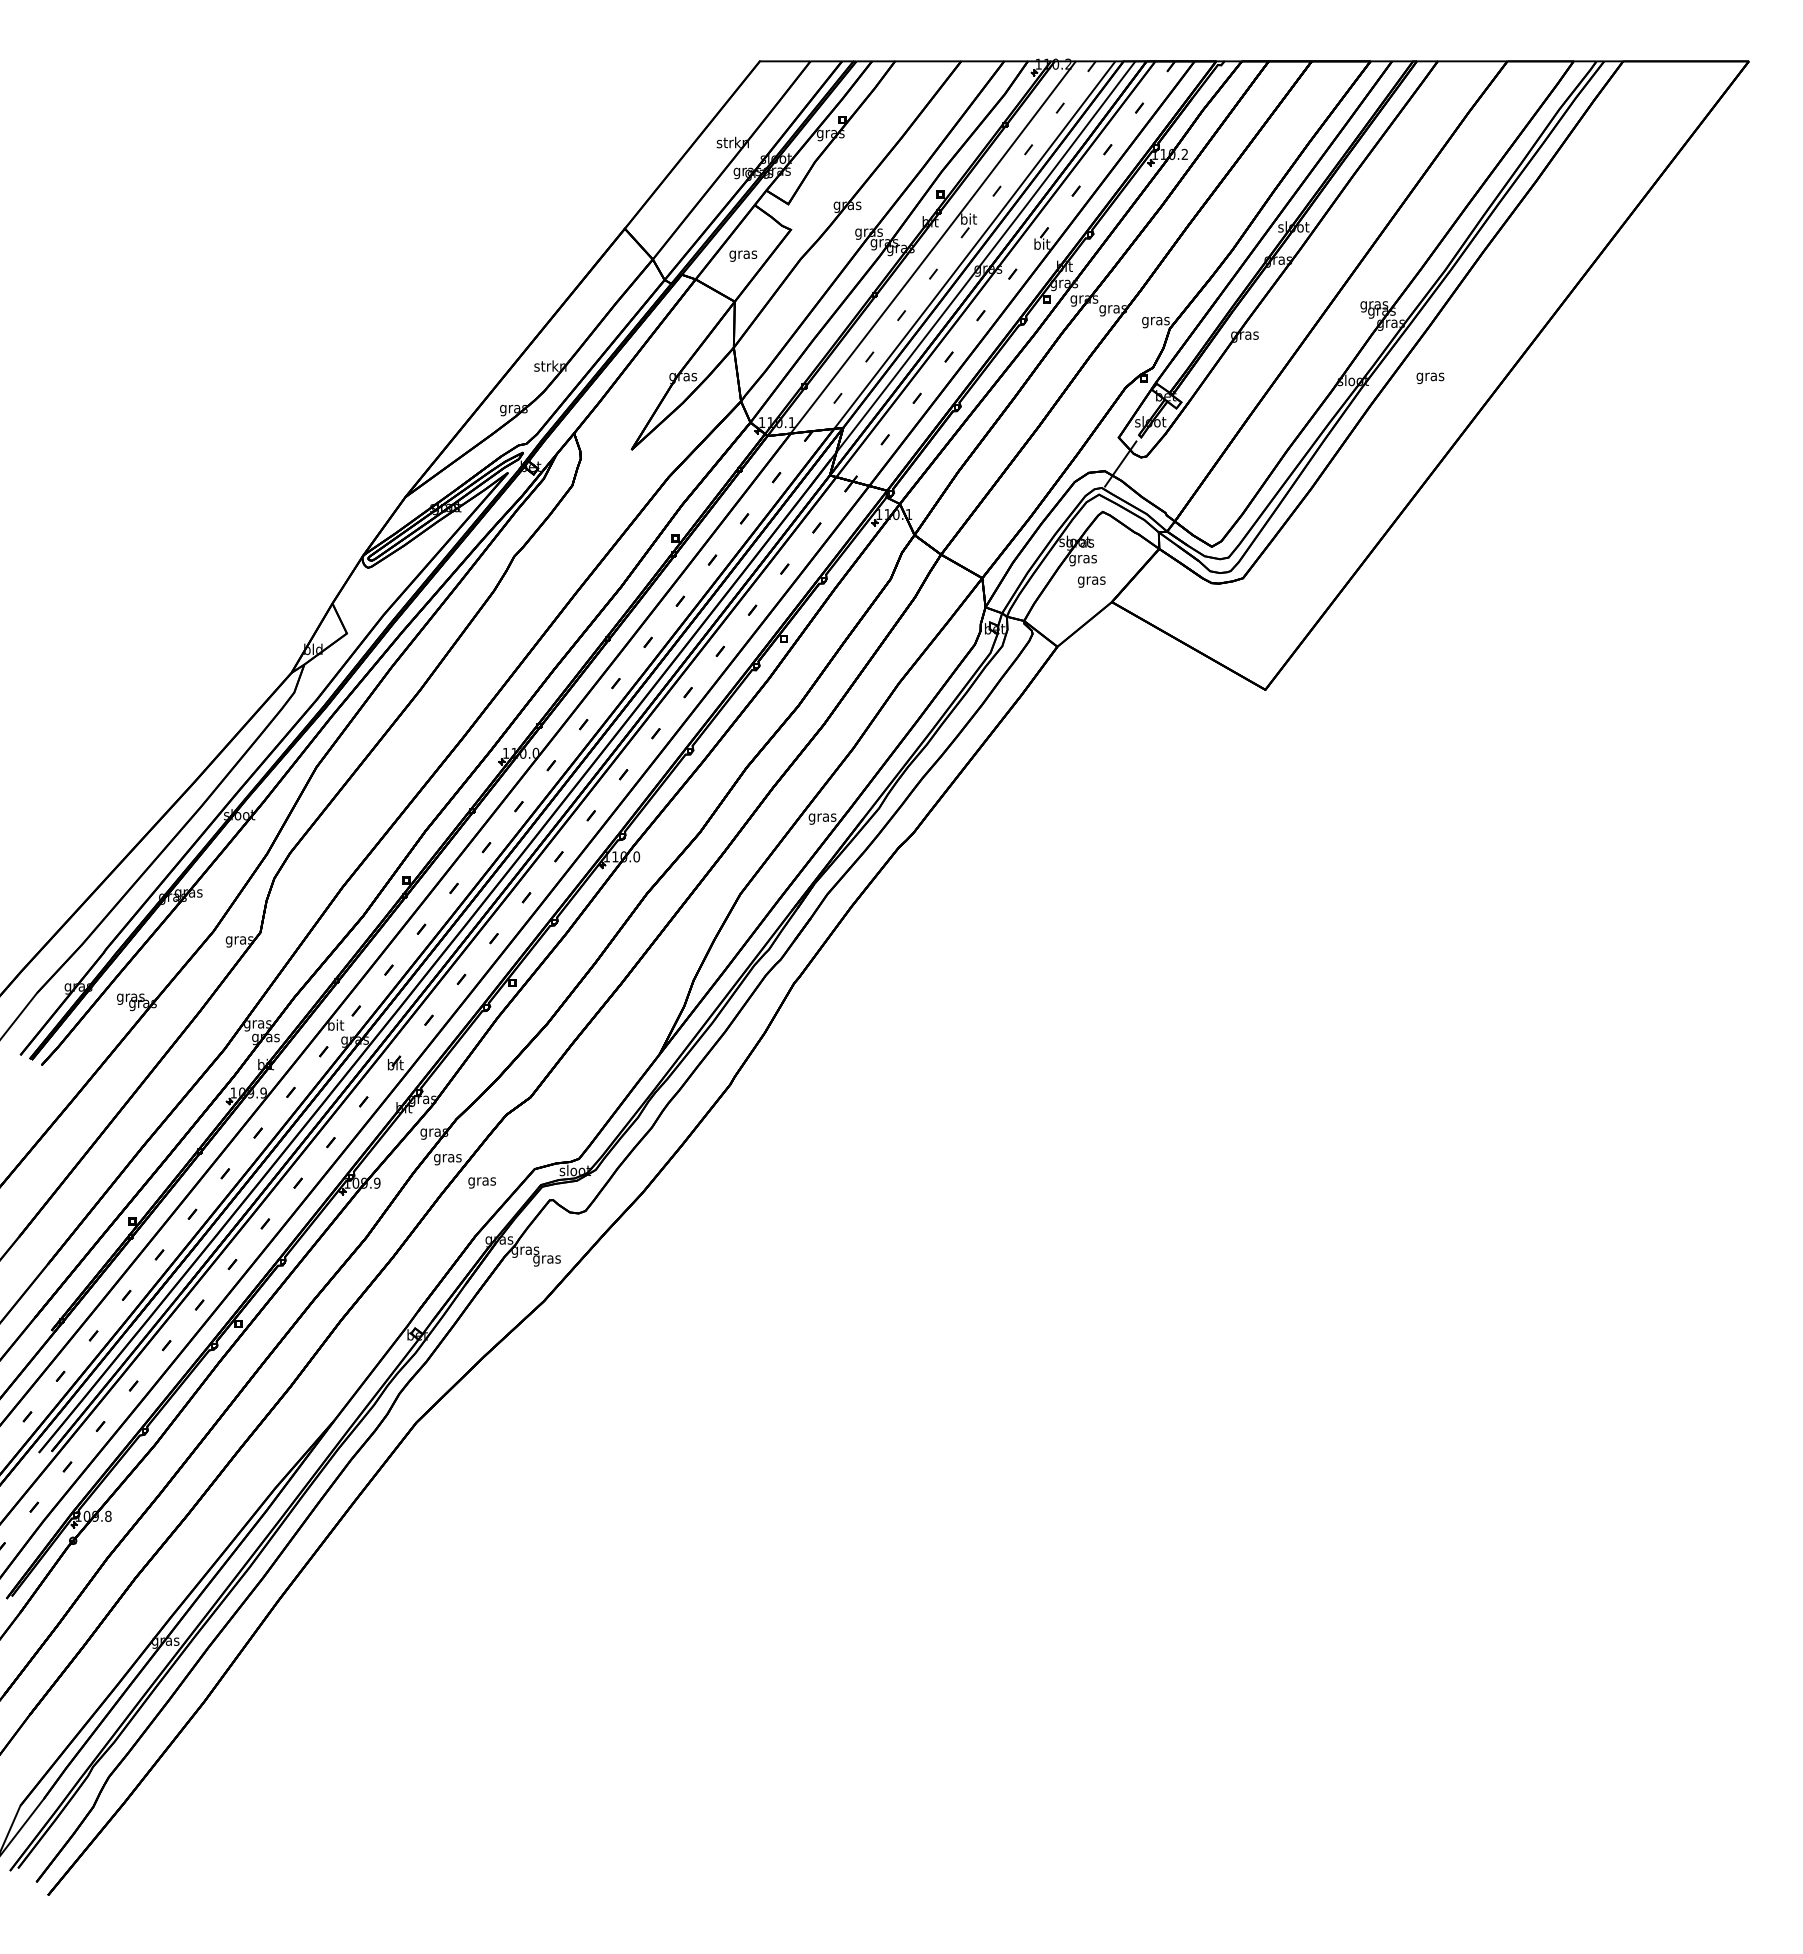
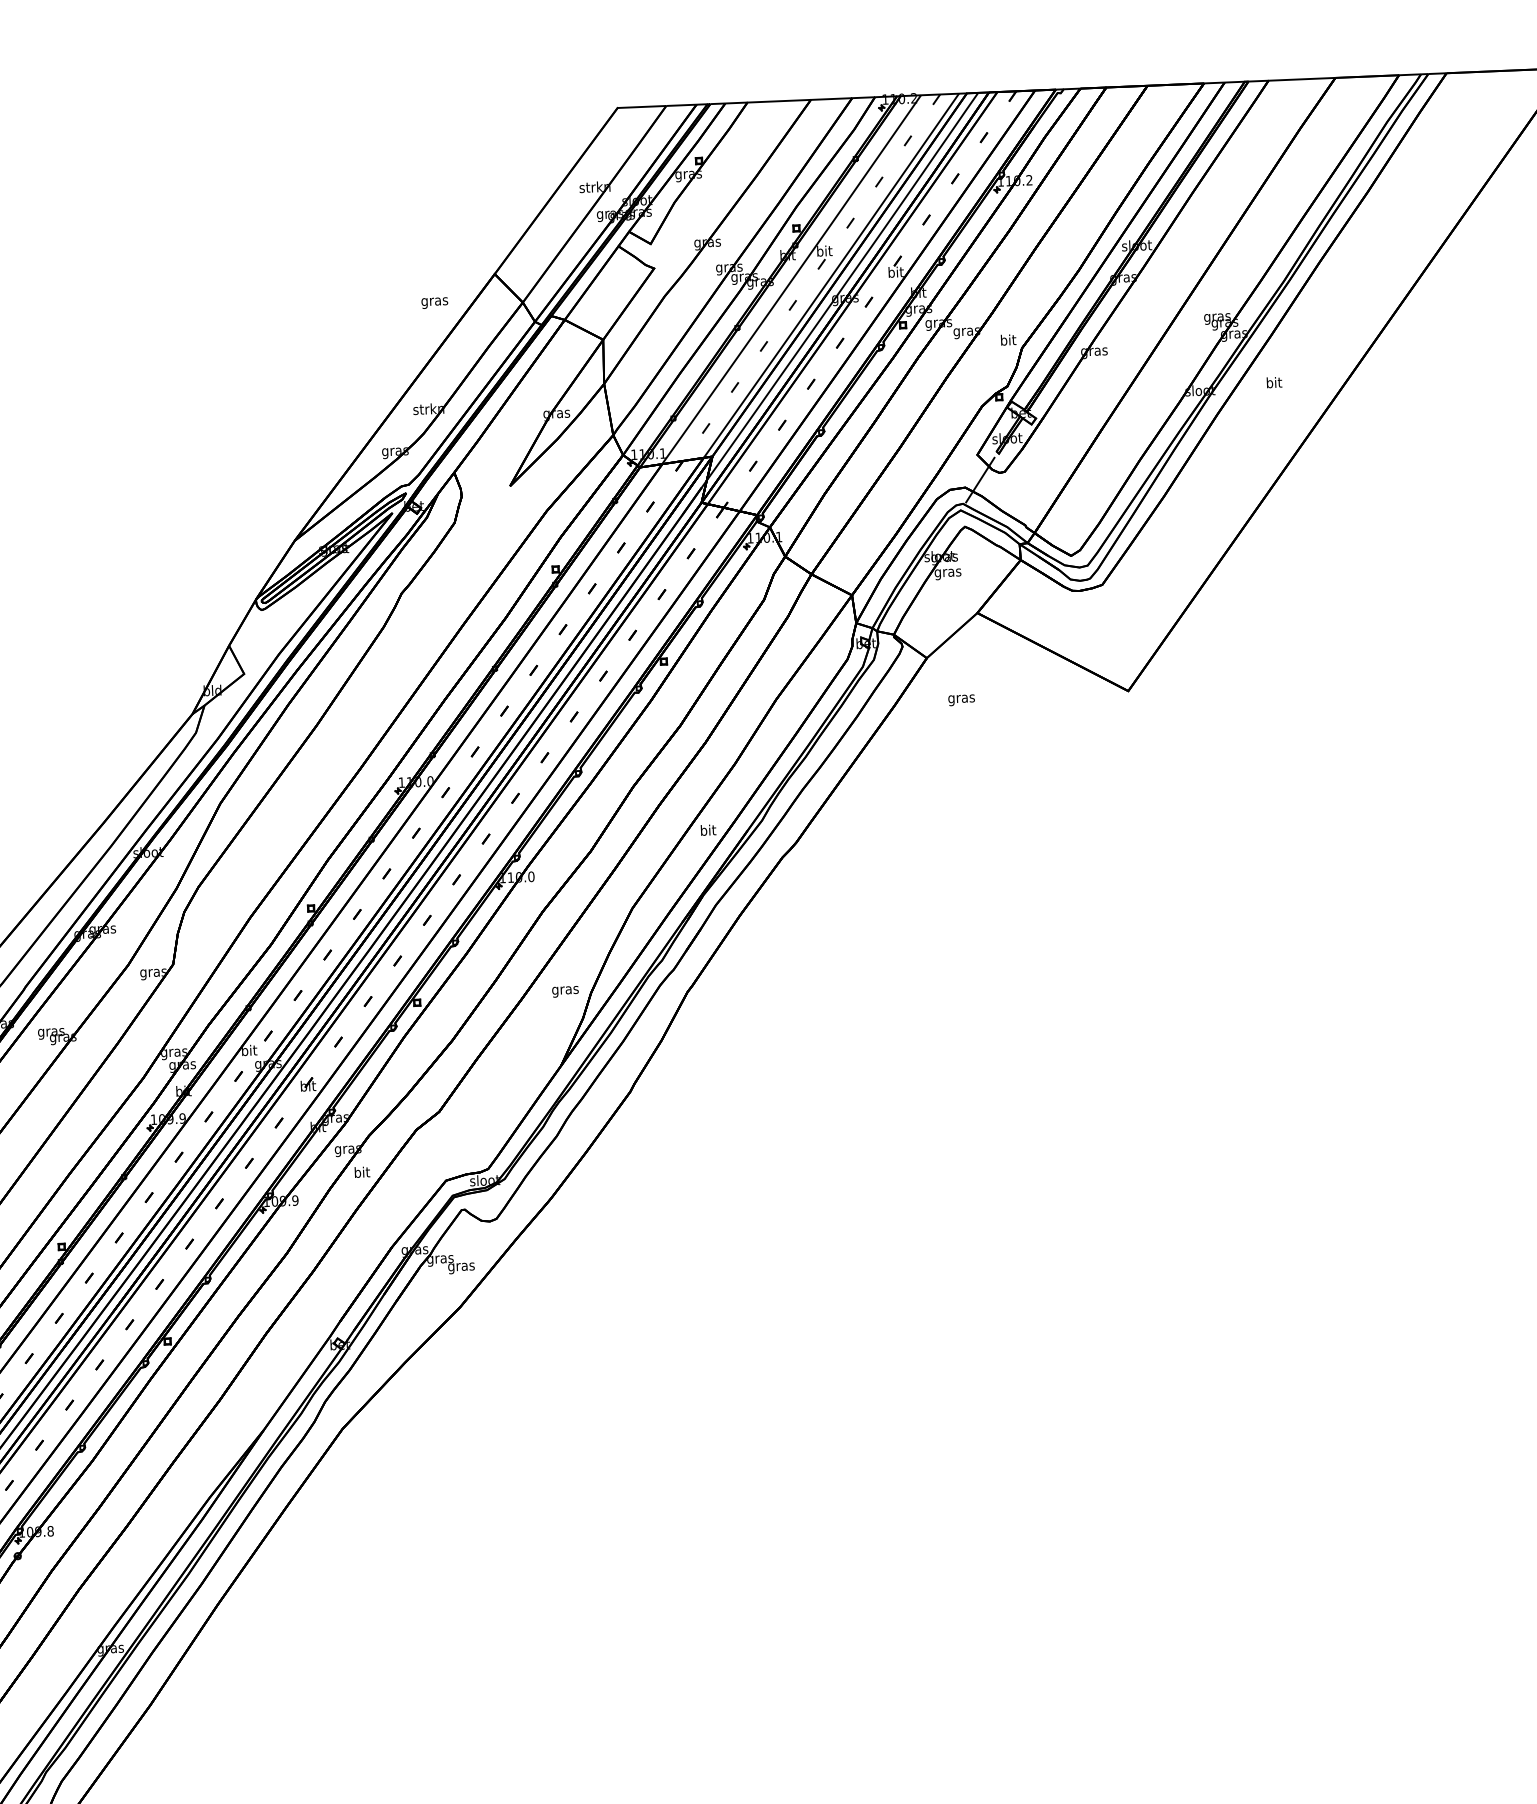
text: (743, 255) -> (434, 302), moved
text: (1155, 320) -> (1007, 340), gras -> bit
text: (1430, 376) -> (1274, 383), gras -> bit
text: (1091, 581) -> (961, 699), moved
text: (822, 817) -> (708, 831), gras -> bit
text: (447, 1158) -> (361, 1174), gras -> bit
text: (481, 1182) -> (564, 991), moved

